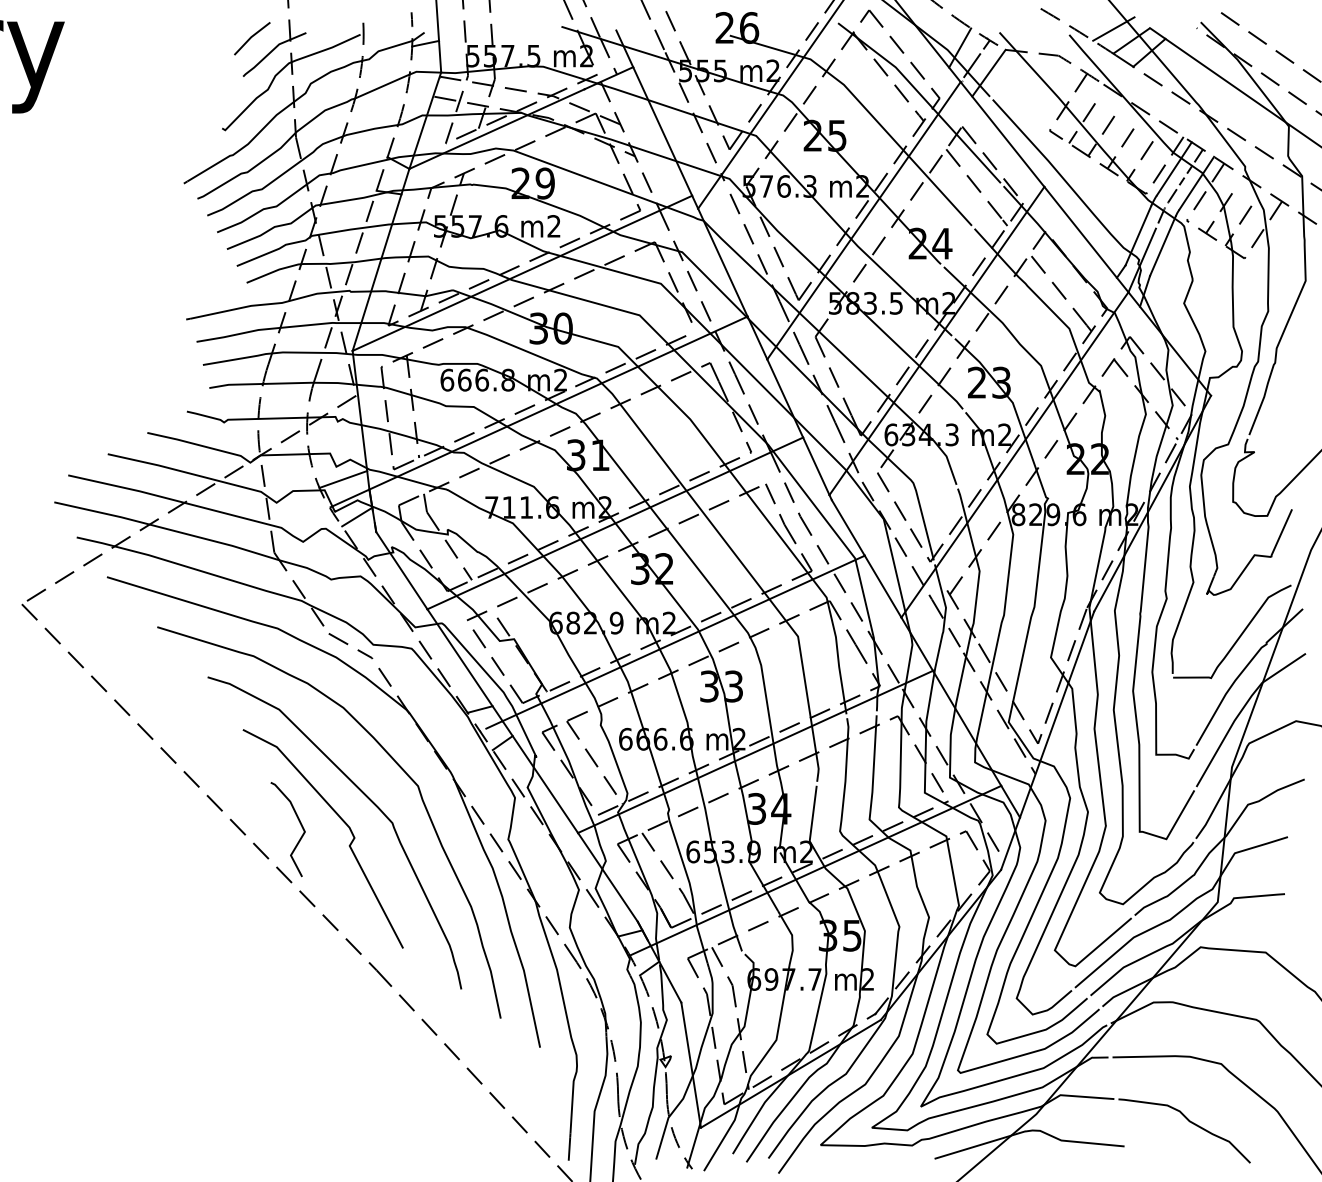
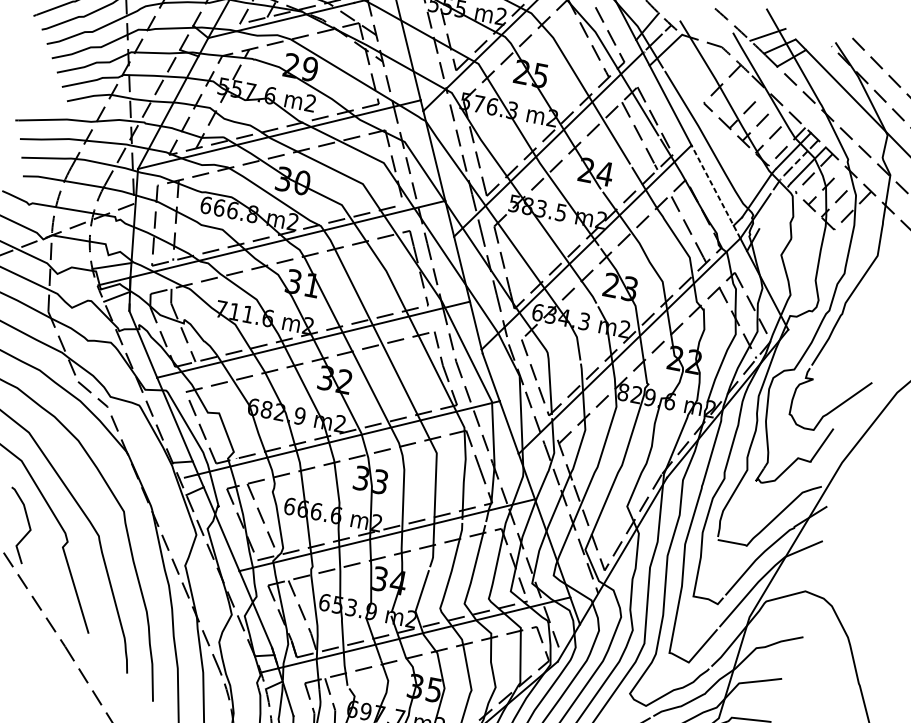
line: (1082, 123) -> (730, 102), removed
line: (1086, 239) -> (716, 191), solid -> dashed
line: (1162, 245) -> (773, 207), removed
line: (518, 650) -> (220, 422), removed

